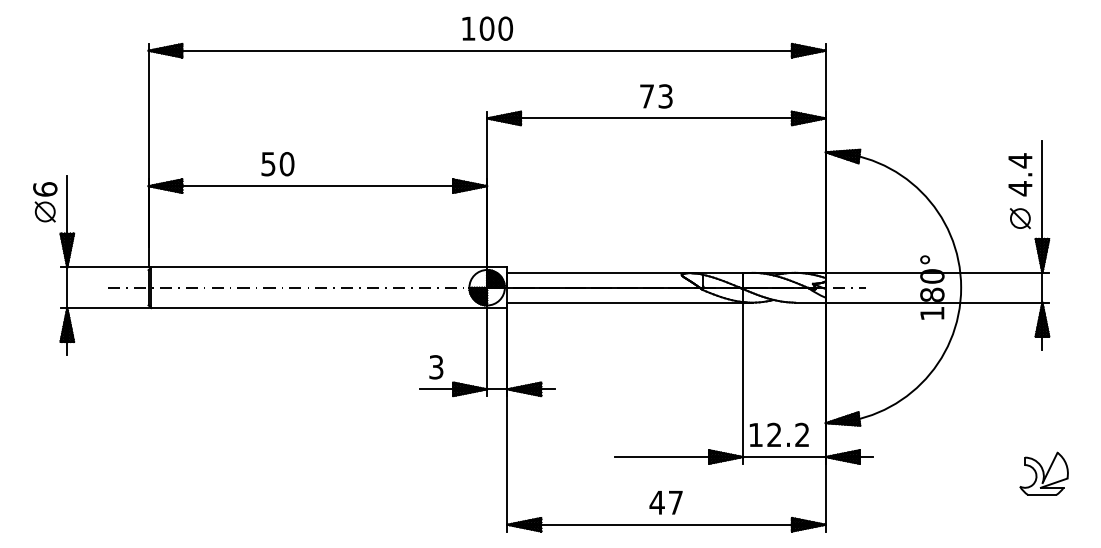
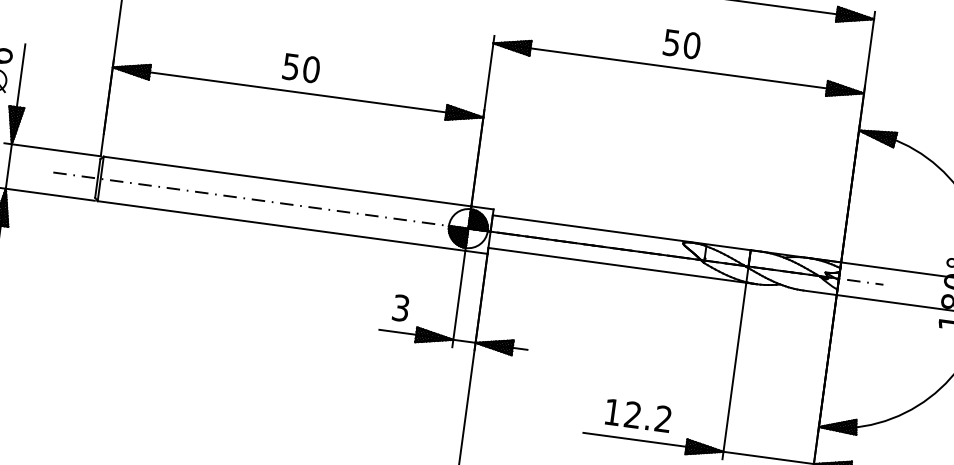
text: (656, 96) -> (682, 44), 73 -> 50
text: (277, 164) -> (300, 68), moved
text: (778, 434) -> (637, 415), moved

